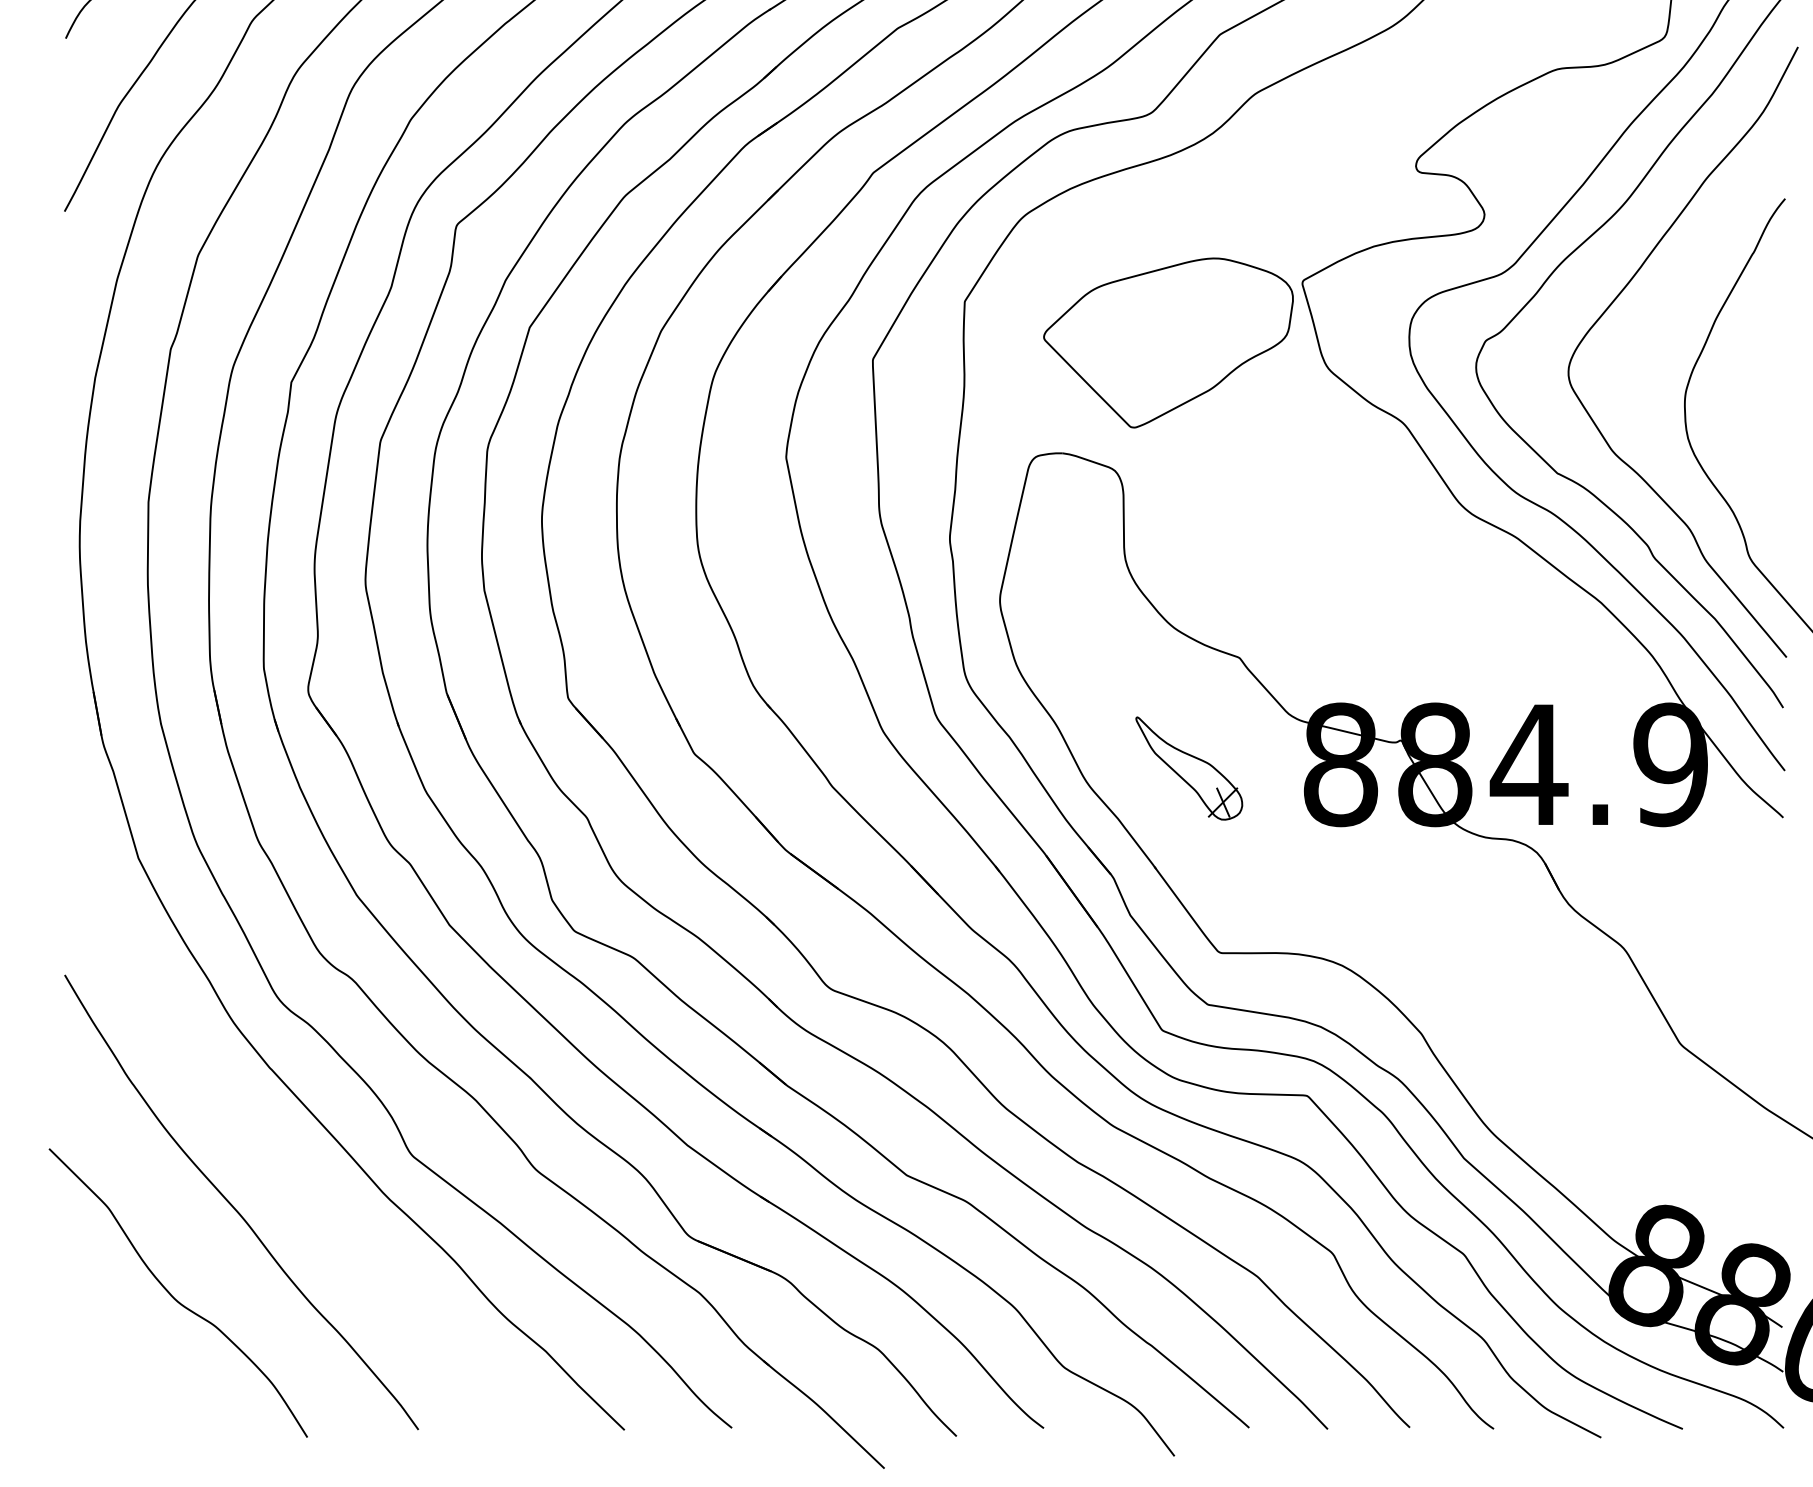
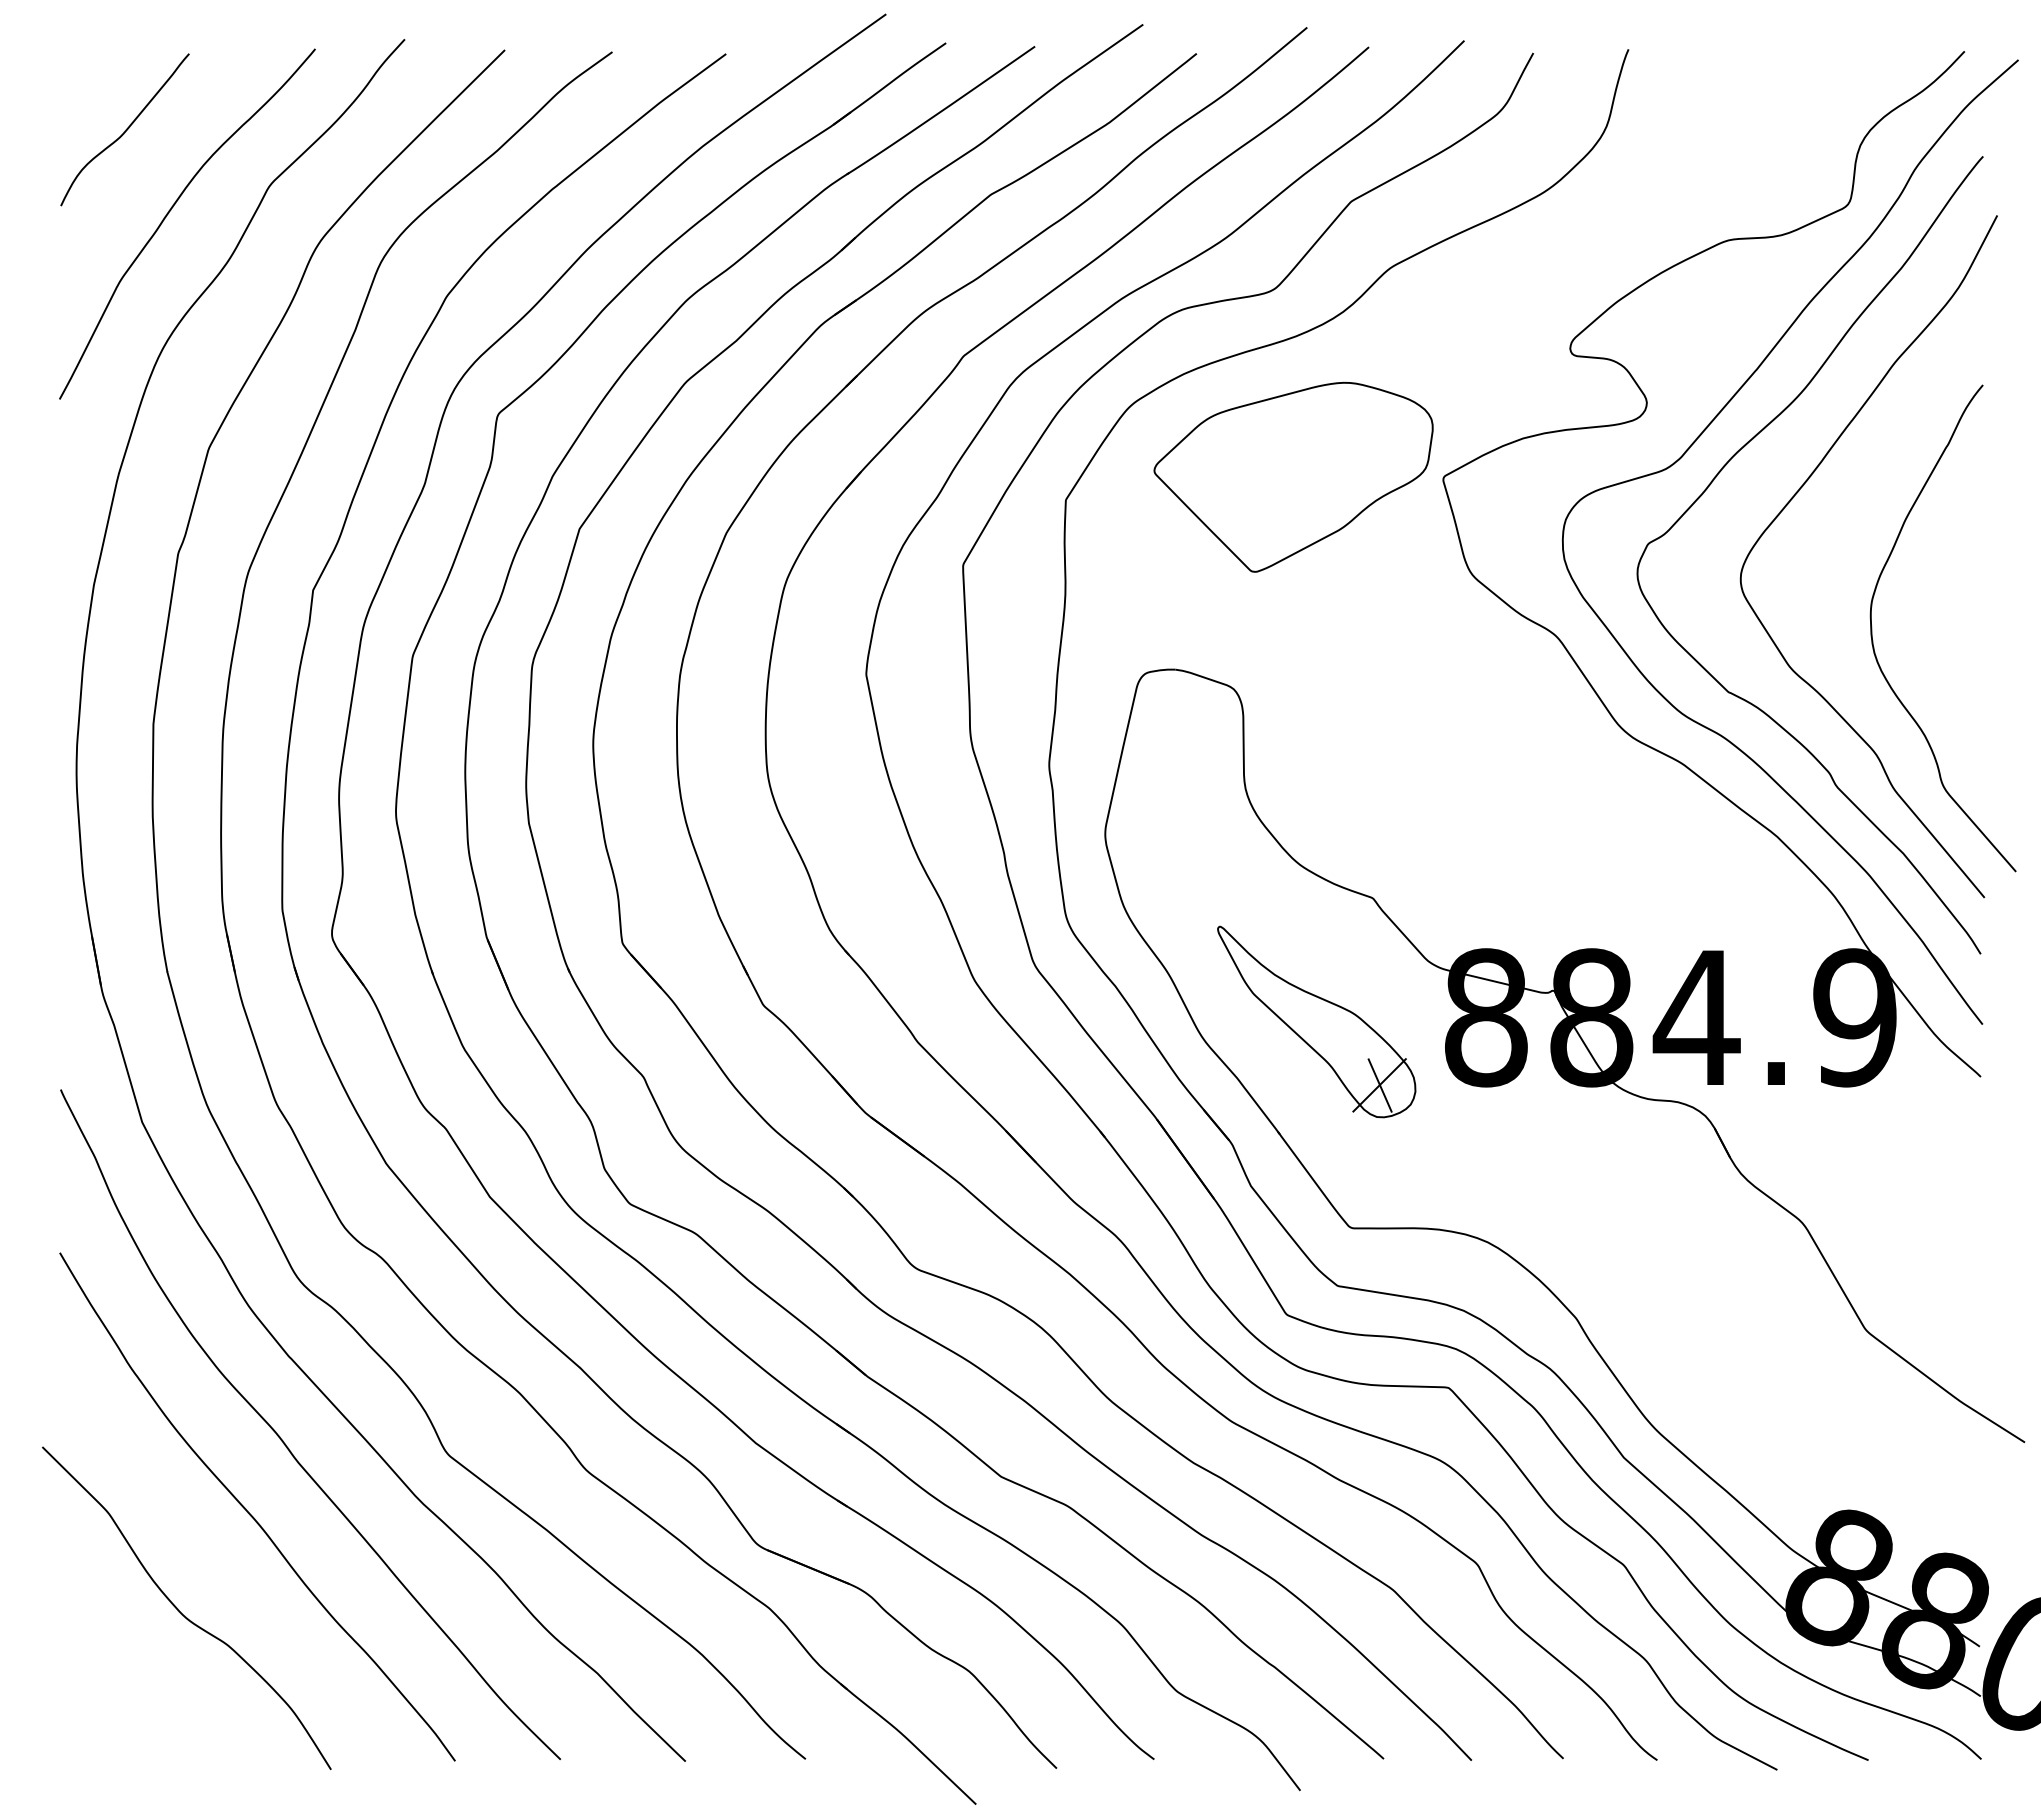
part: (1168, 342) -> (1293, 476), moved
part: (1188, 768) -> (1316, 1021), size x1.67
curve: (267, 1146) -> (286, 1444), added

